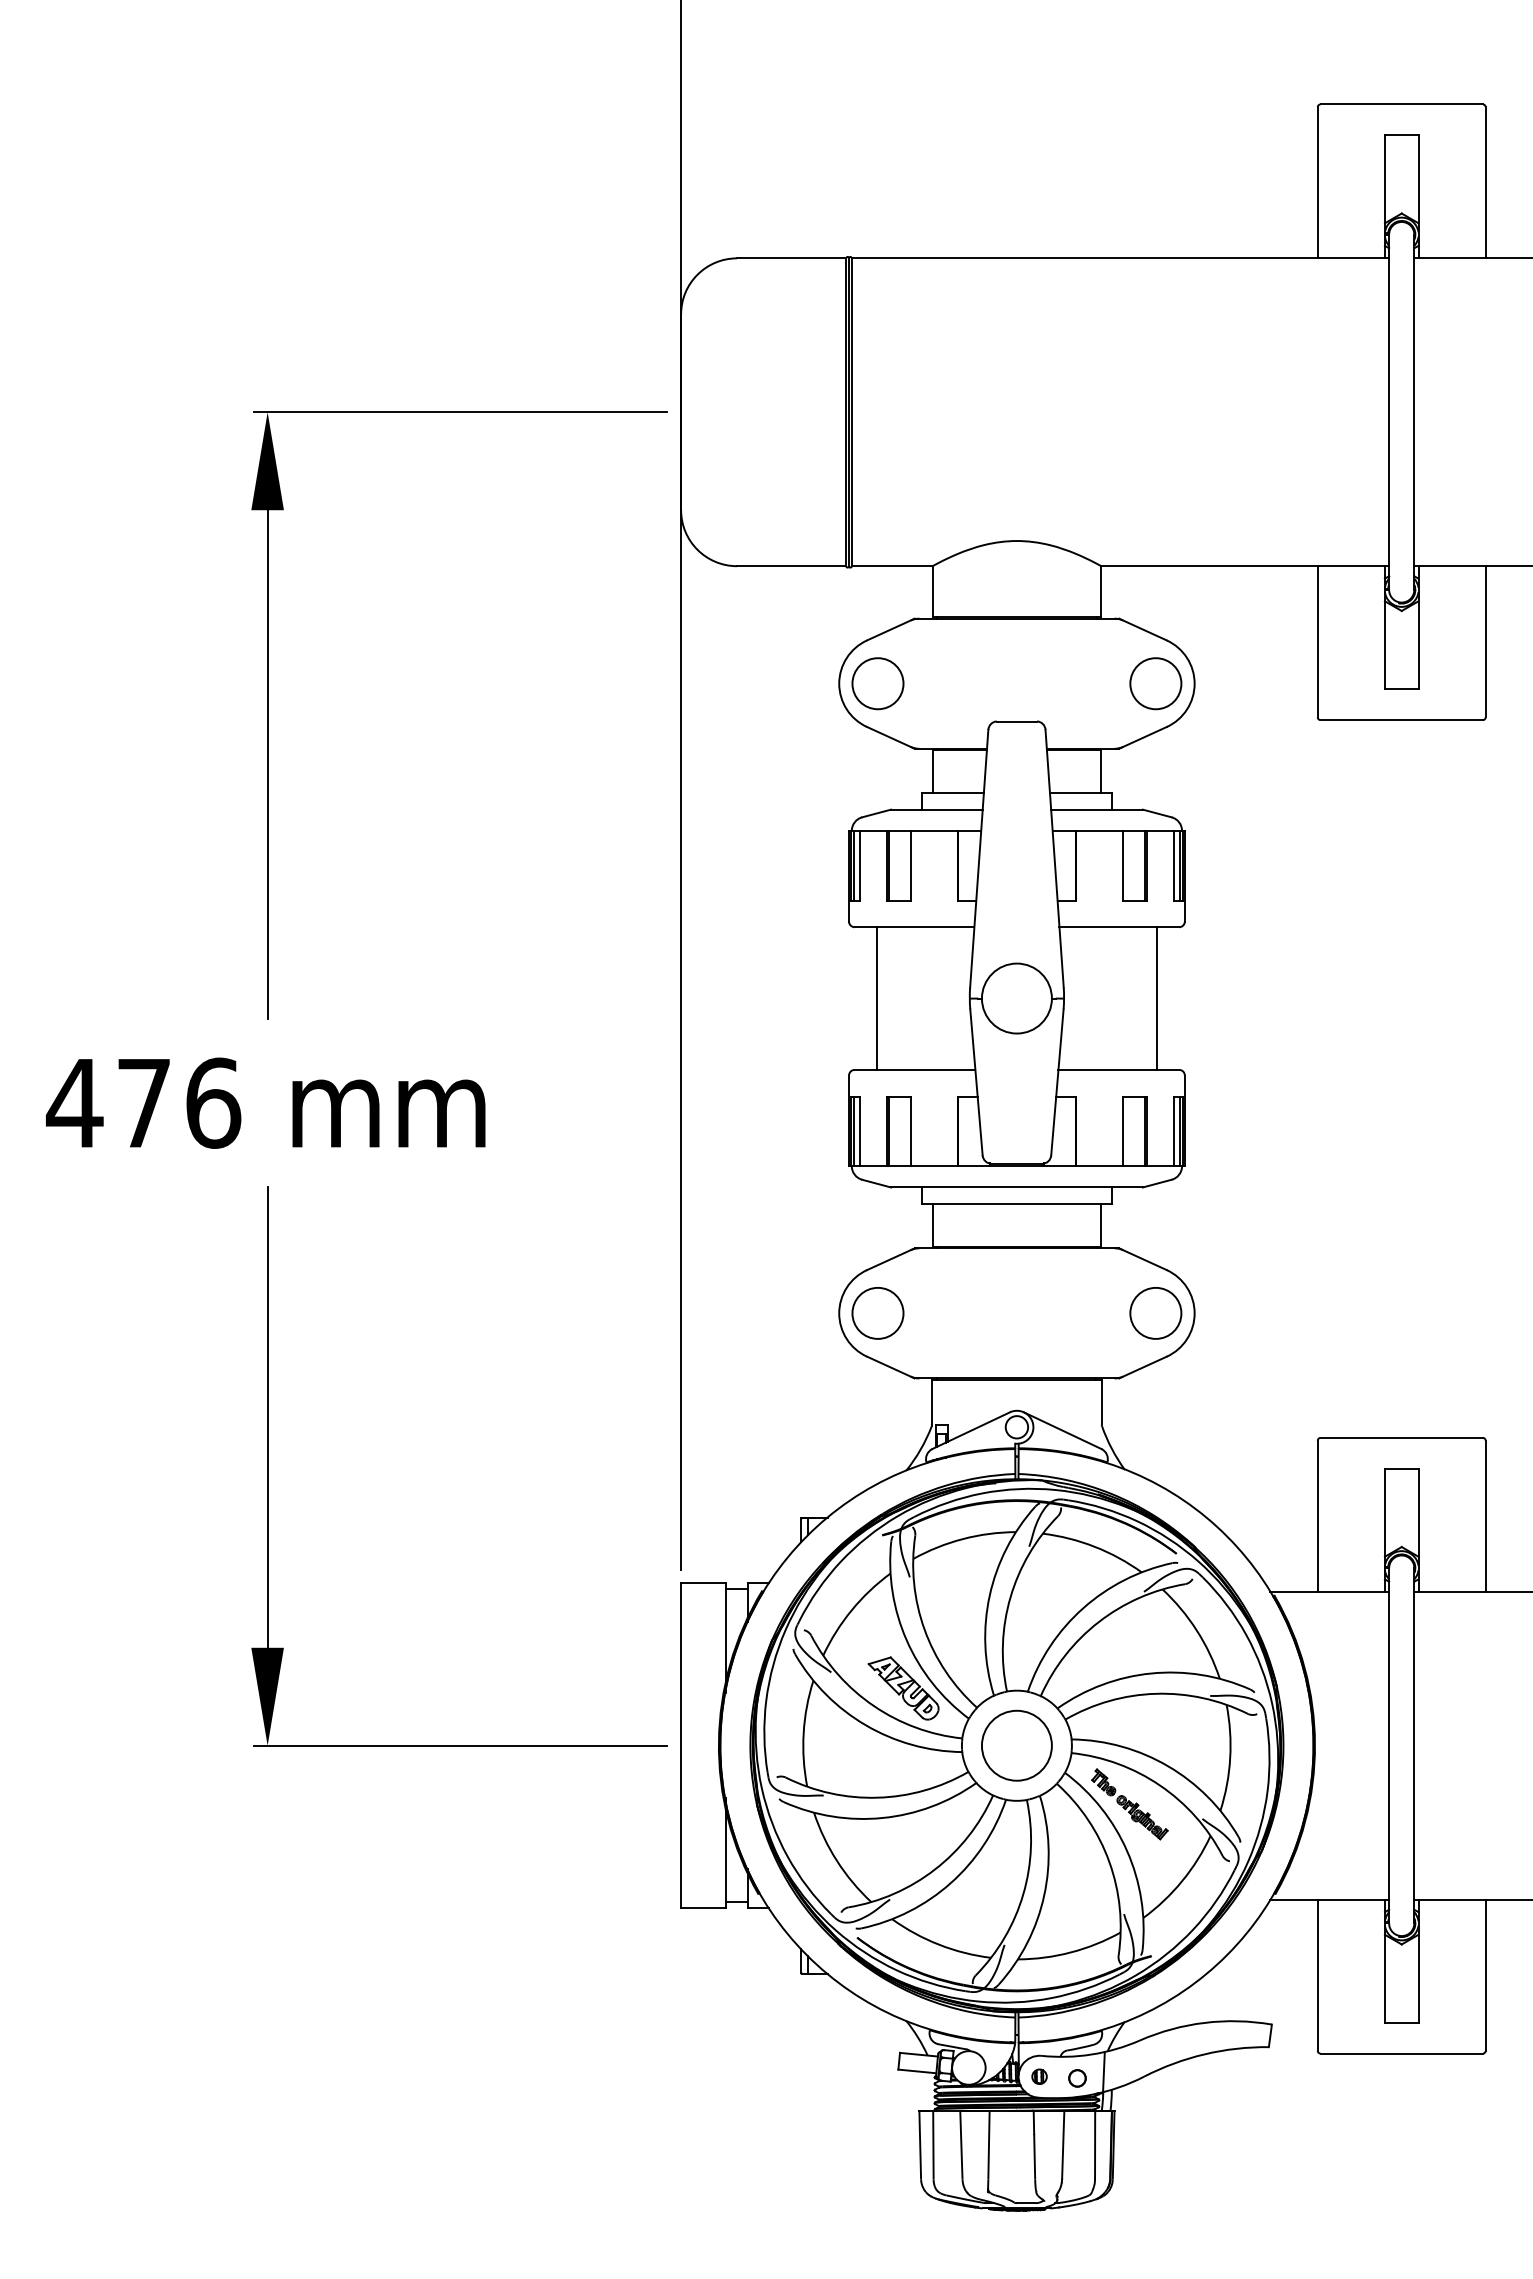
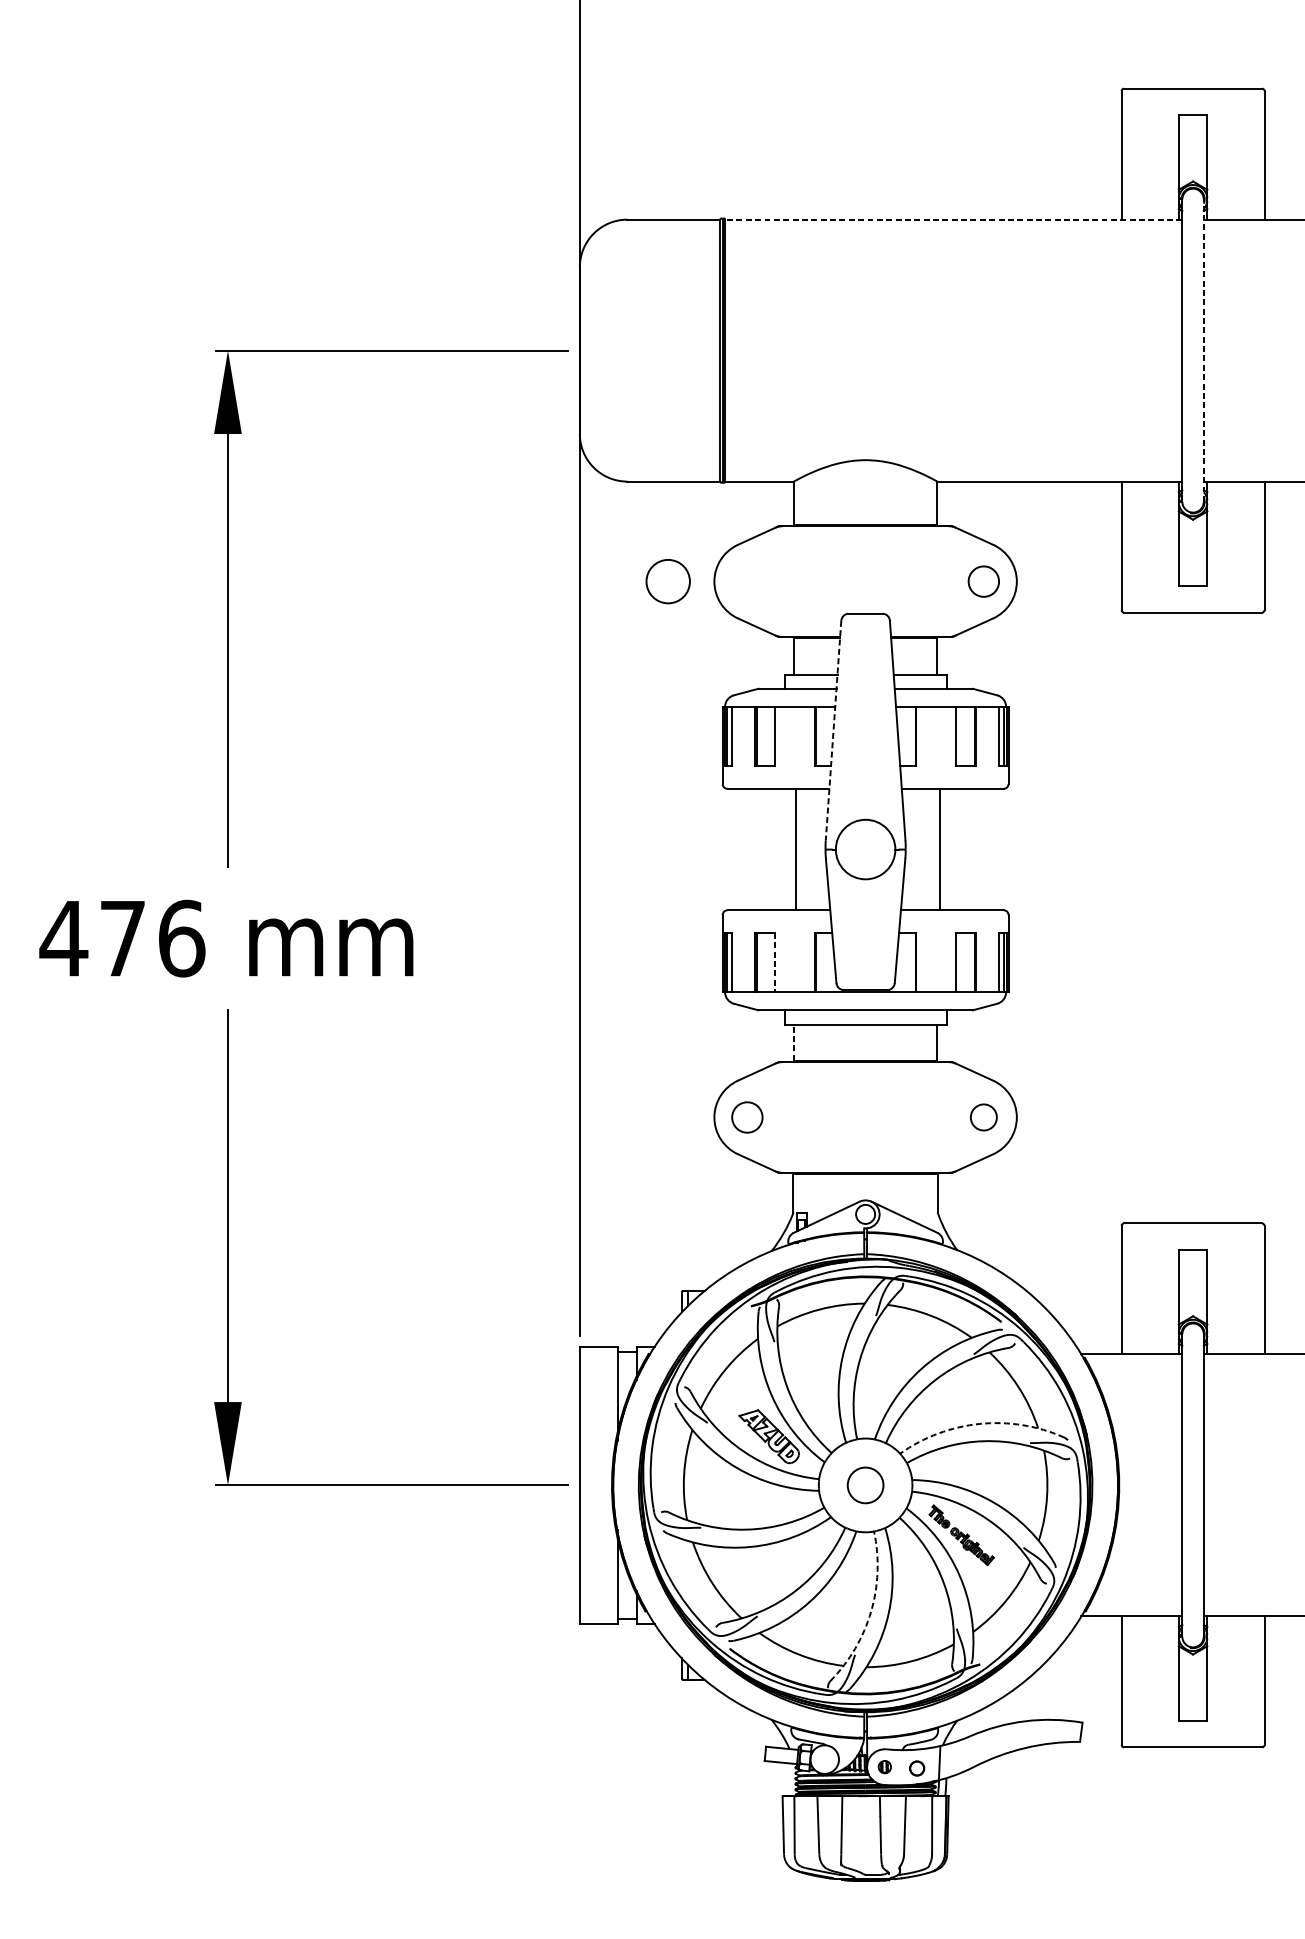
line: (1120, 258) -> (953, 219), solid -> dashed
line: (1414, 412) -> (1203, 350), solid -> dashed
circle: (877, 683) -> (667, 581), moved
circle: (1155, 683) -> (983, 581), size x0.7
line: (979, 859) -> (833, 731), solid -> dashed
line: (877, 998) -> (796, 849), moved
line: (1156, 998) -> (940, 849), moved
line: (910, 1131) -> (775, 962), solid -> dashed
line: (932, 1224) -> (793, 1041), solid -> dashed
circle: (1155, 1312) -> (983, 1116), size x0.6
circle: (877, 1313) -> (746, 1117), size x0.7
arc: (1151, 1673) -> (980, 1423), solid -> dashed
circle: (1016, 1745) -> (865, 1485), size x0.6
arc: (1023, 1894) -> (871, 1612), solid -> dashed

